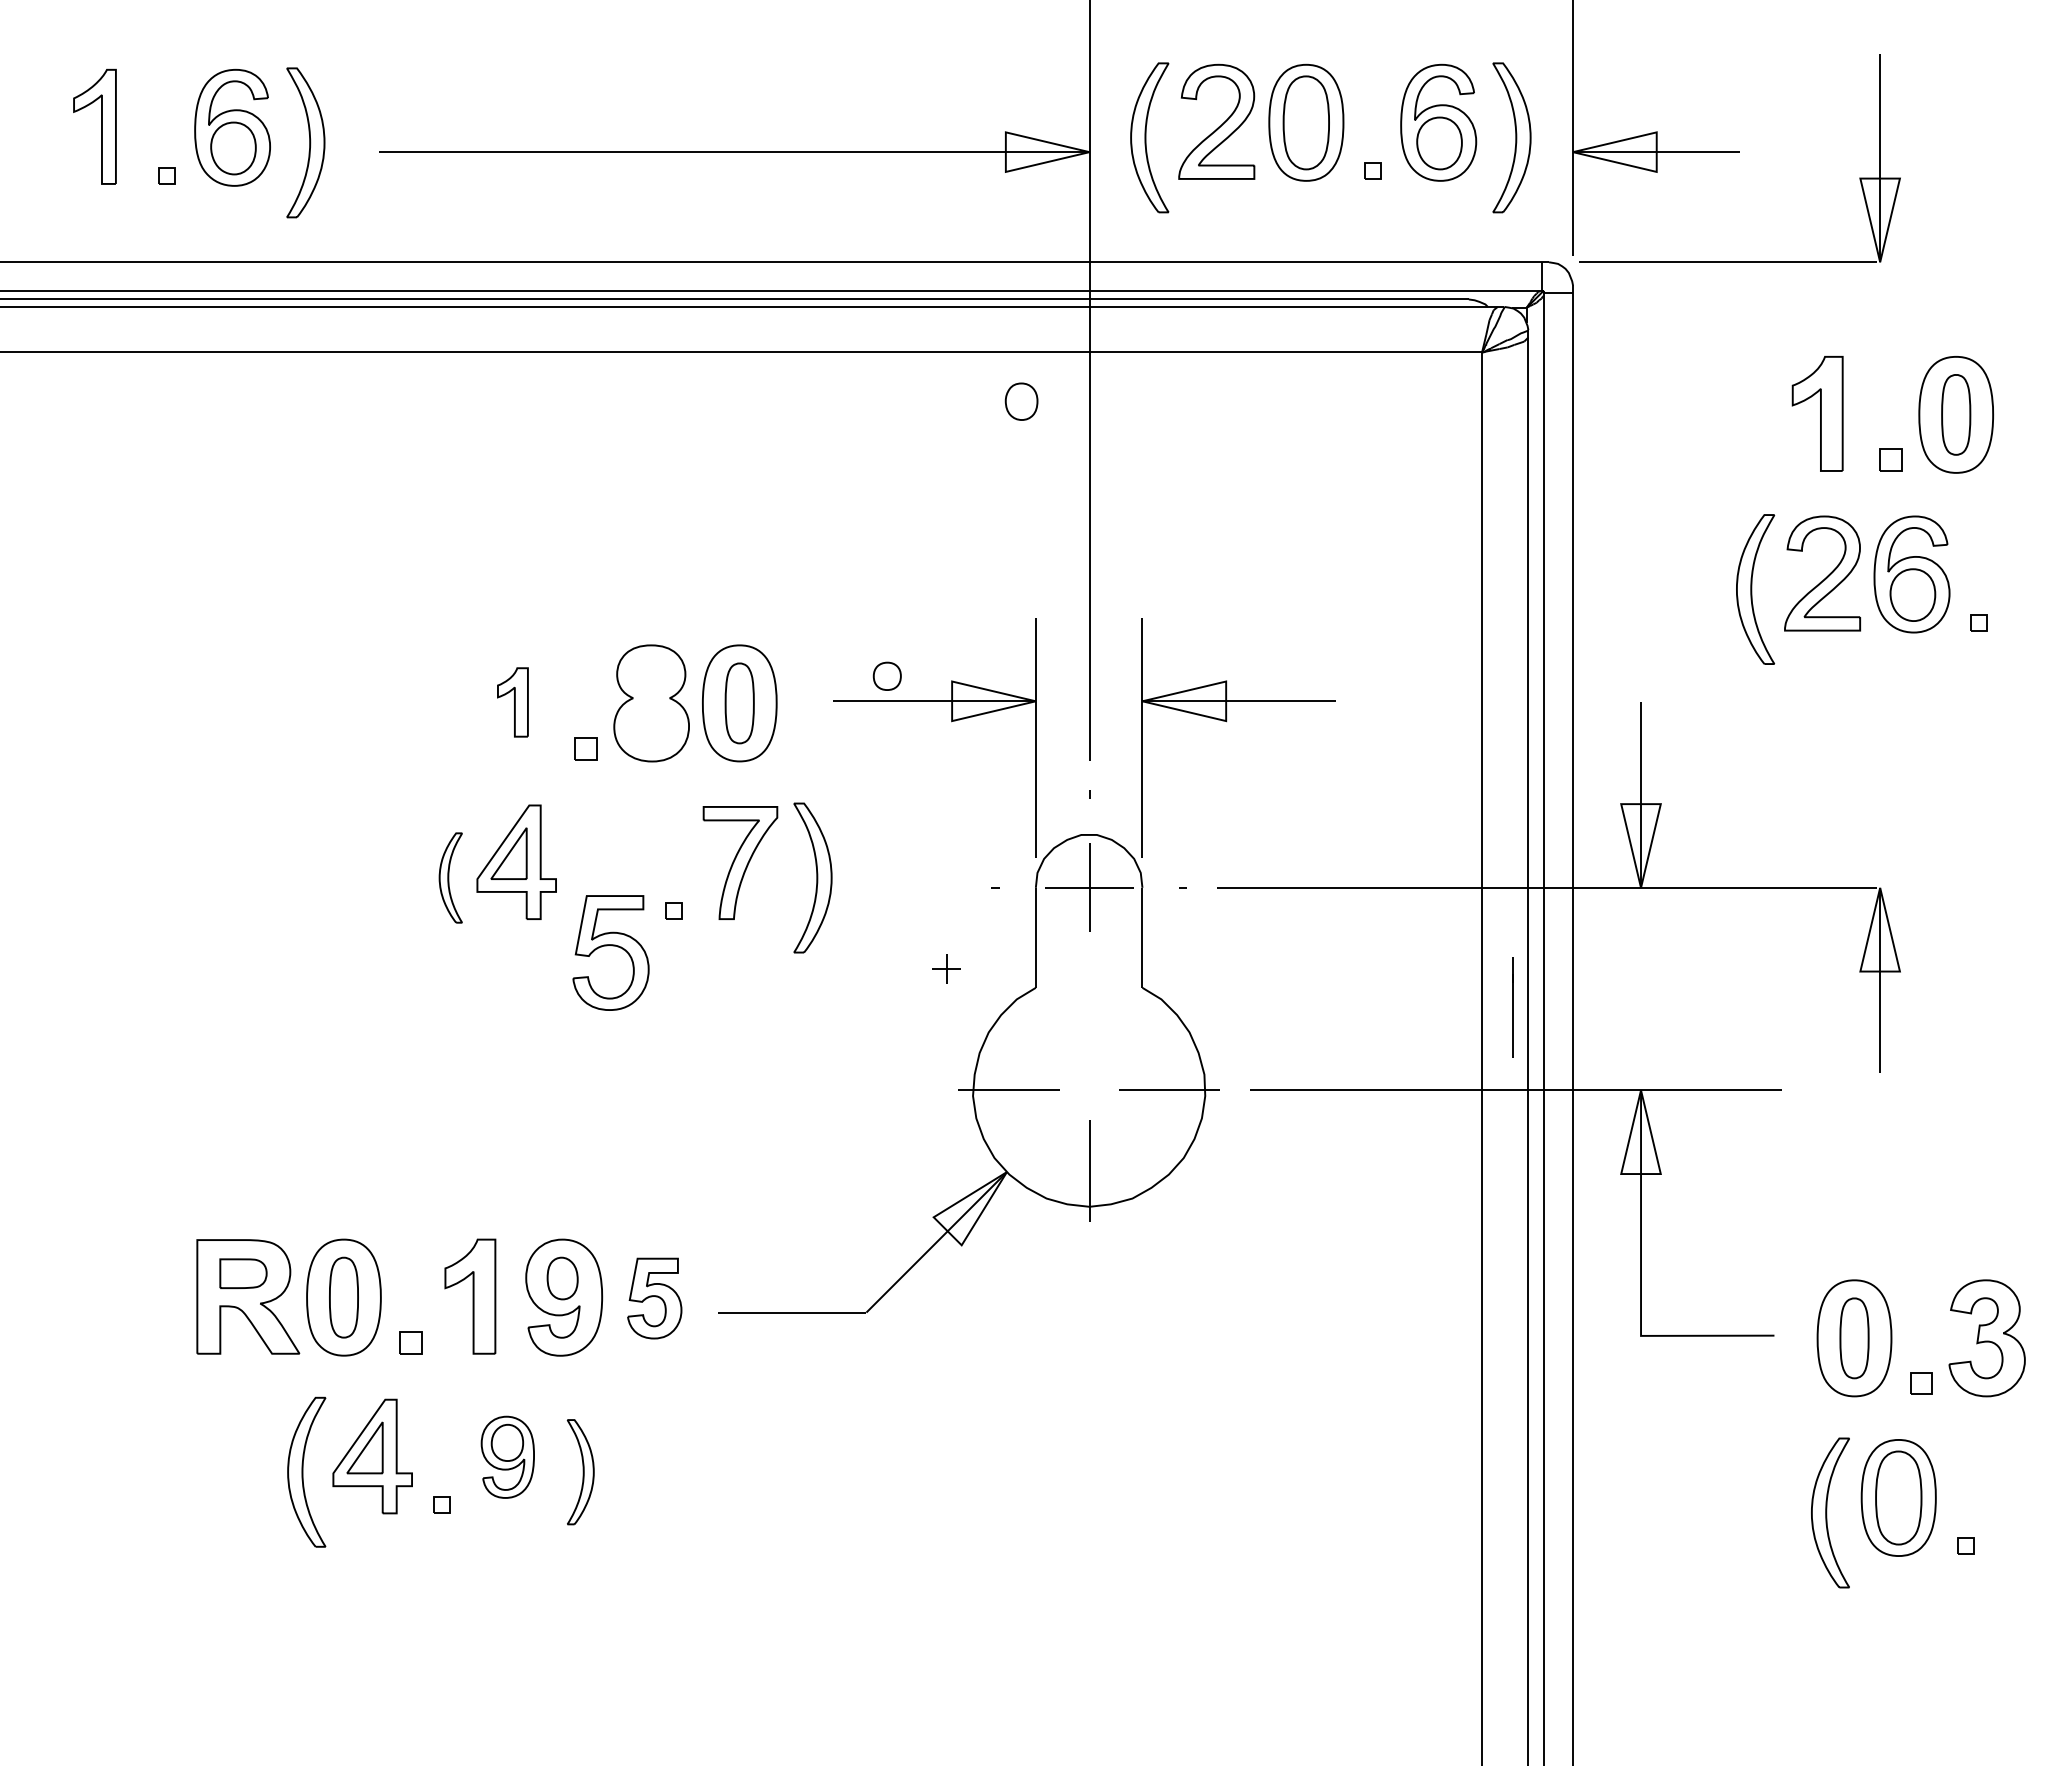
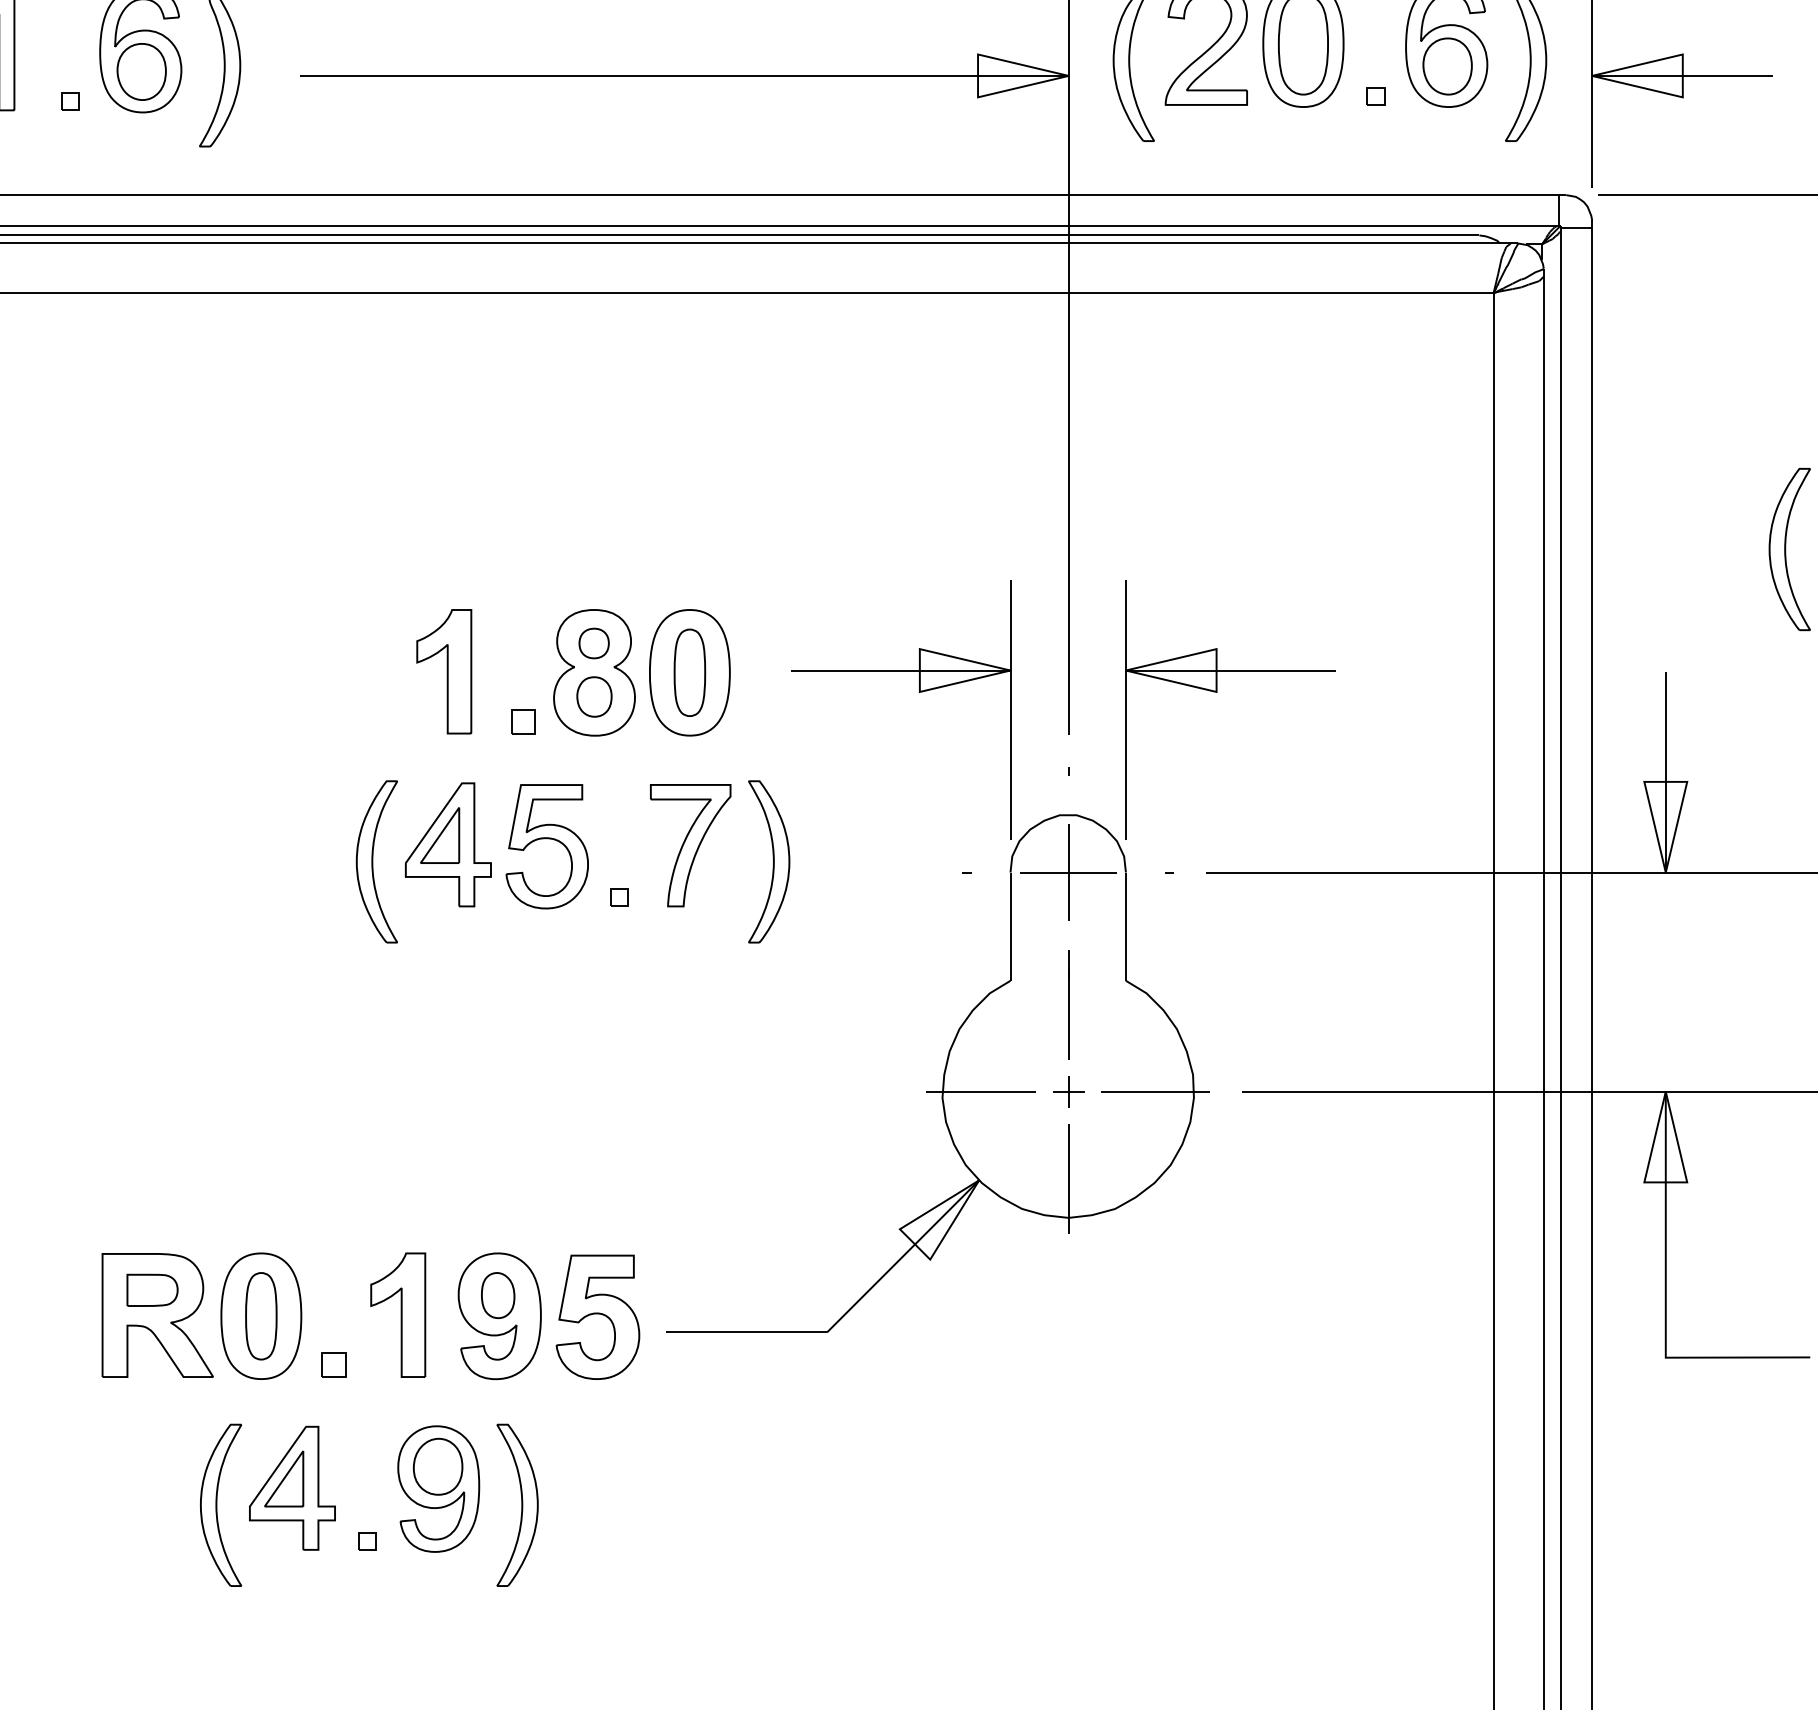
part: (1021, 401) -> (594, 696), moved
part: (886, 675) -> (593, 642), moved
part: (512, 702) -> (443, 671), size x1.67
part: (450, 877) -> (376, 861), size x1.67
part: (612, 946) -> (548, 839), moved
part: (946, 968) -> (1068, 1090), moved
line: (1512, 1007) -> (1068, 1005), moved
part: (654, 1298) -> (597, 1317), size x1.43
part: (507, 1457) -> (438, 1489), size x1.43
part: (580, 1471) -> (517, 1504), size x1.43

